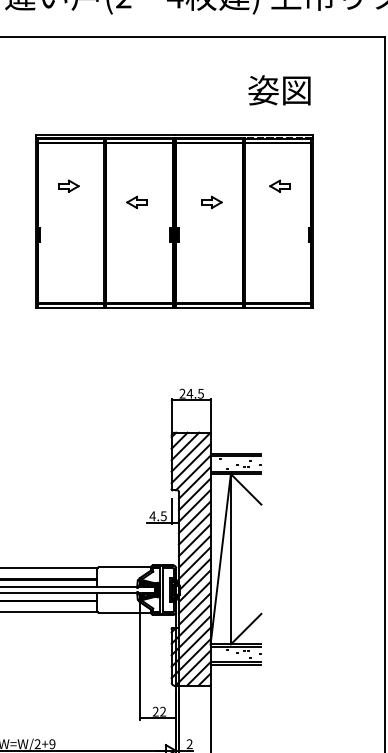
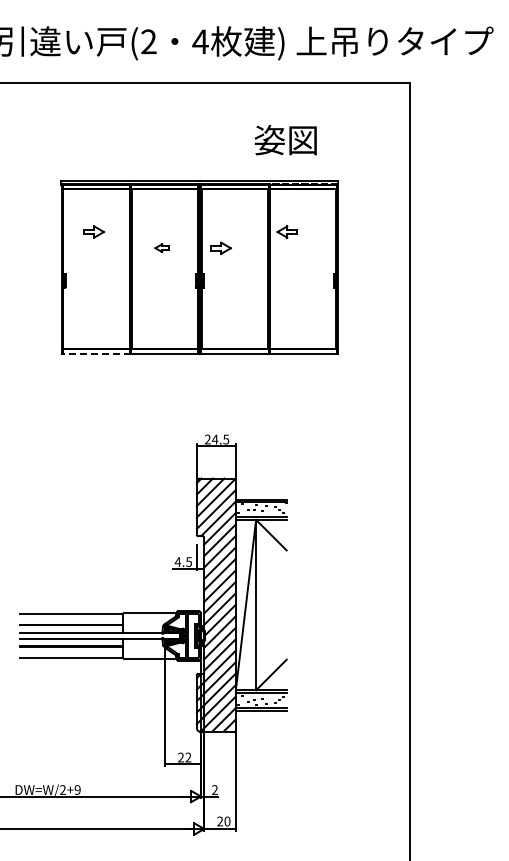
text: (279, 90) -> (285, 140), moved
part: (279, 185) -> (286, 231), moved
part: (136, 201) -> (161, 247), size x0.7
part: (211, 201) -> (220, 247), moved
line: (70, 307) -> (95, 353), solid -> dashed

